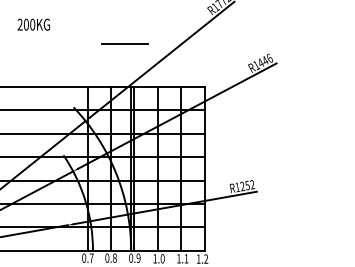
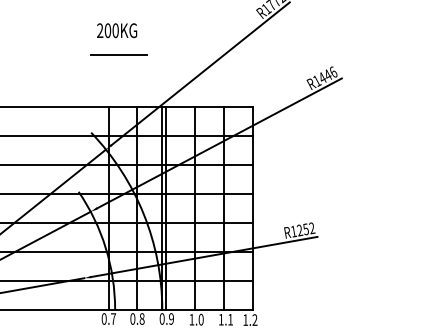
text: (34, 24) -> (117, 30), moved
line: (124, 44) -> (118, 54), moved

